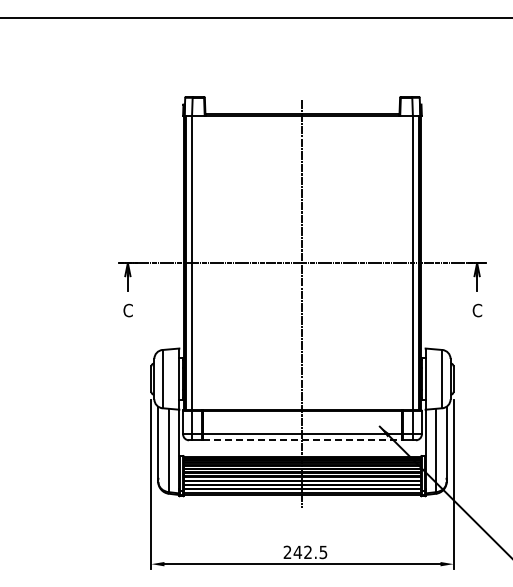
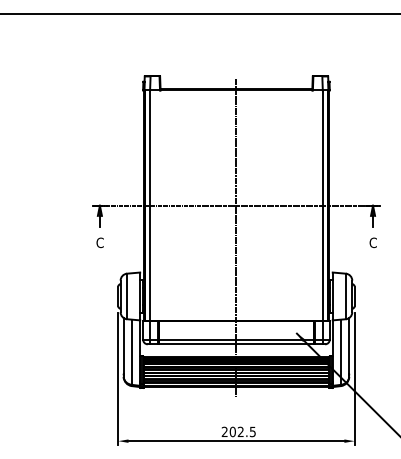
line: (302, 440) -> (236, 344), dashed -> solid
text: (297, 552) -> (232, 432), 242.5 -> 202.5

